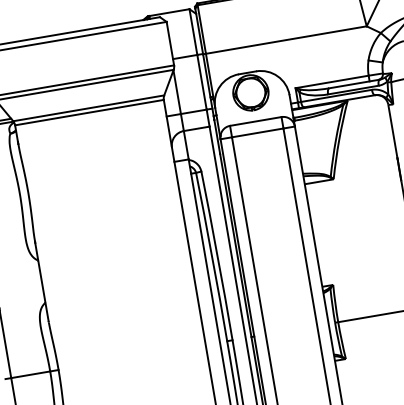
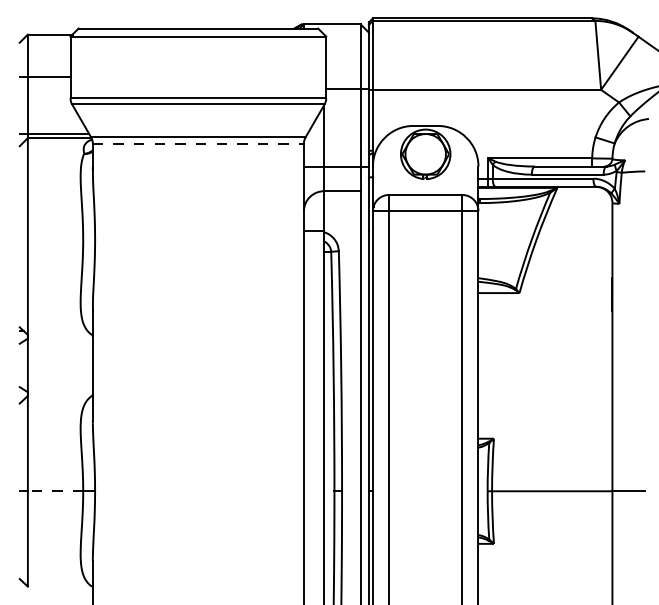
line: (89, 112) -> (198, 143), solid -> dashed
line: (30, 374) -> (55, 491), solid -> dashed

